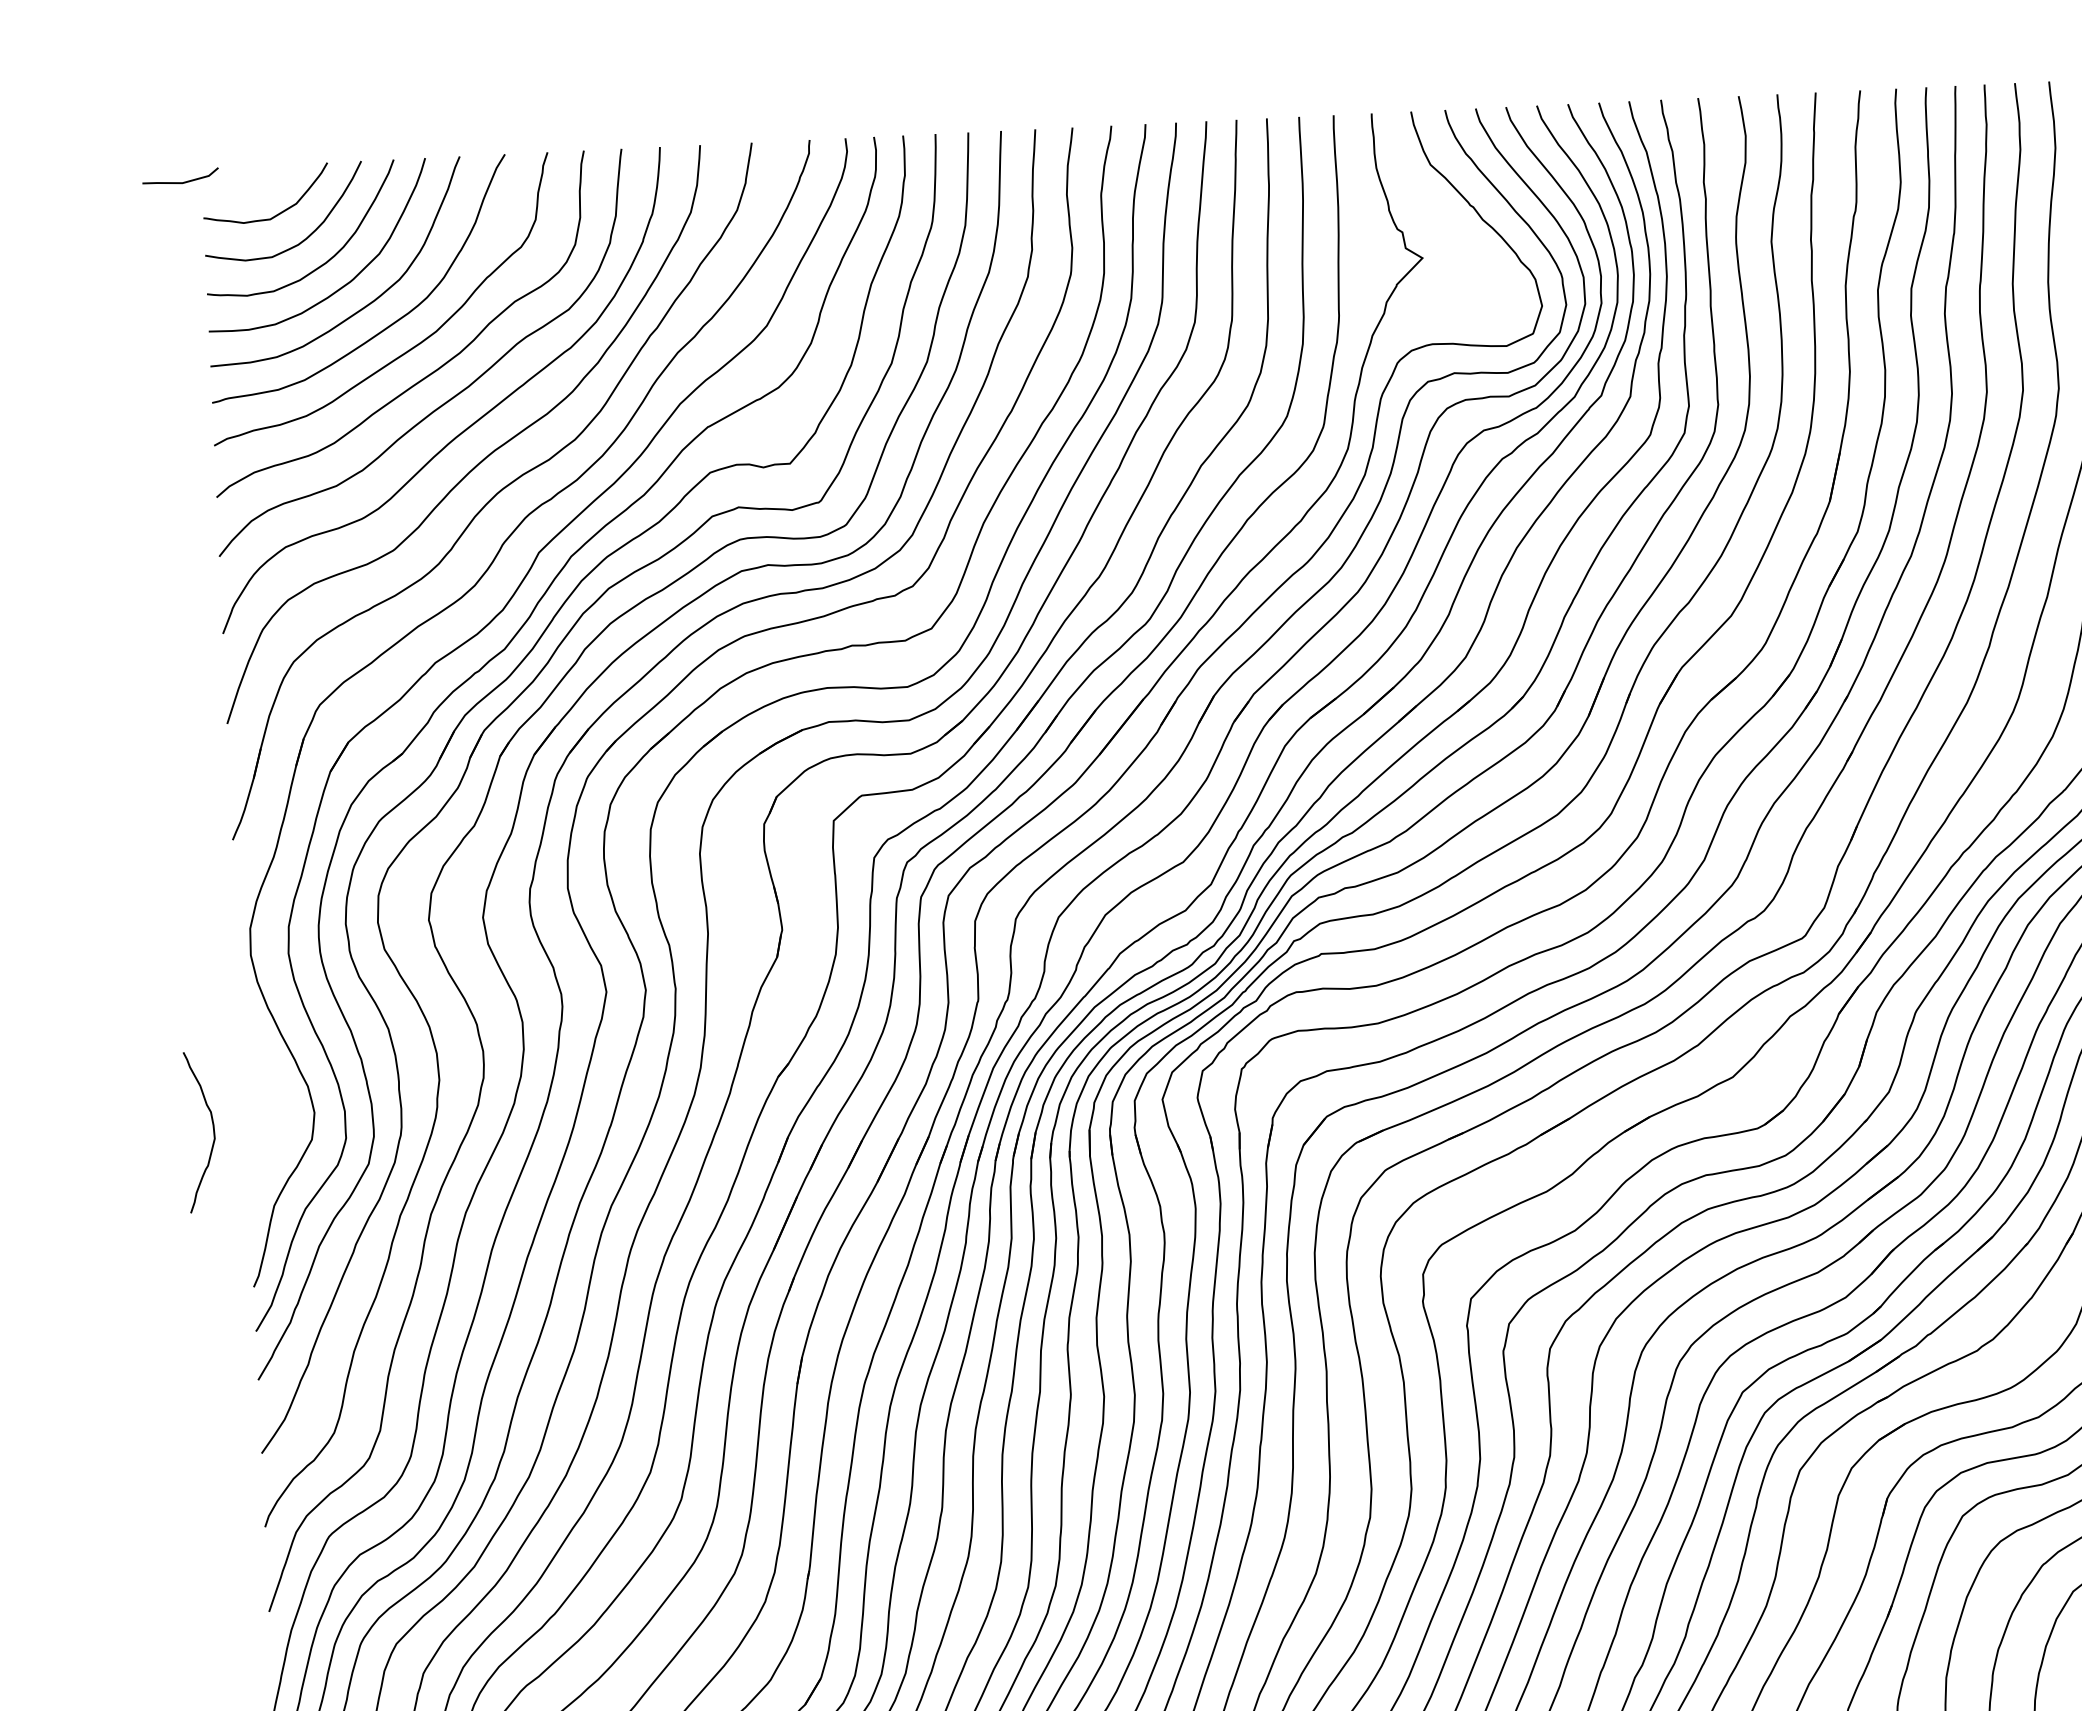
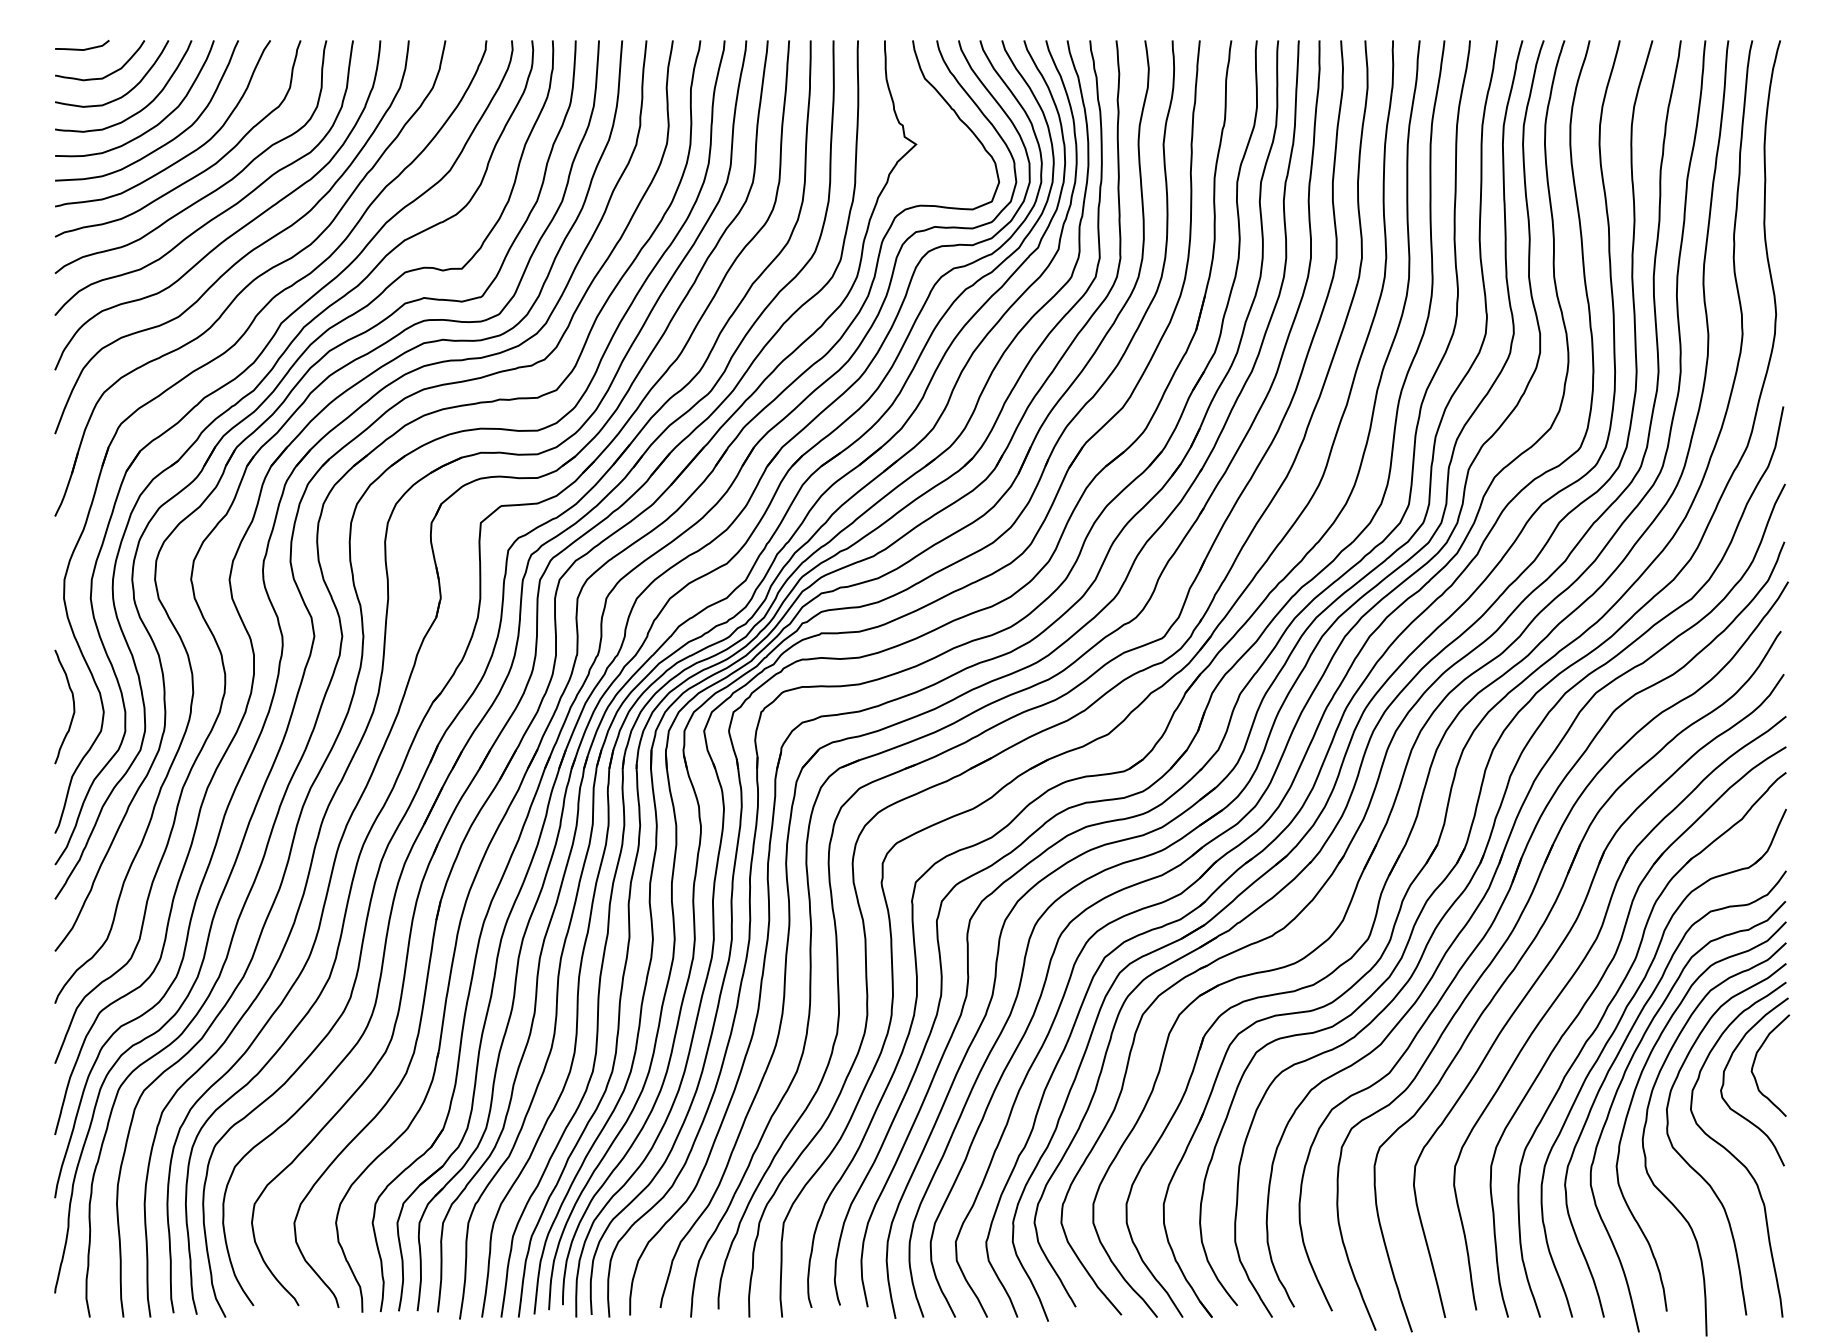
line: (183, 180) -> (84, 48), moved
curve: (213, 1130) -> (73, 706), moved

